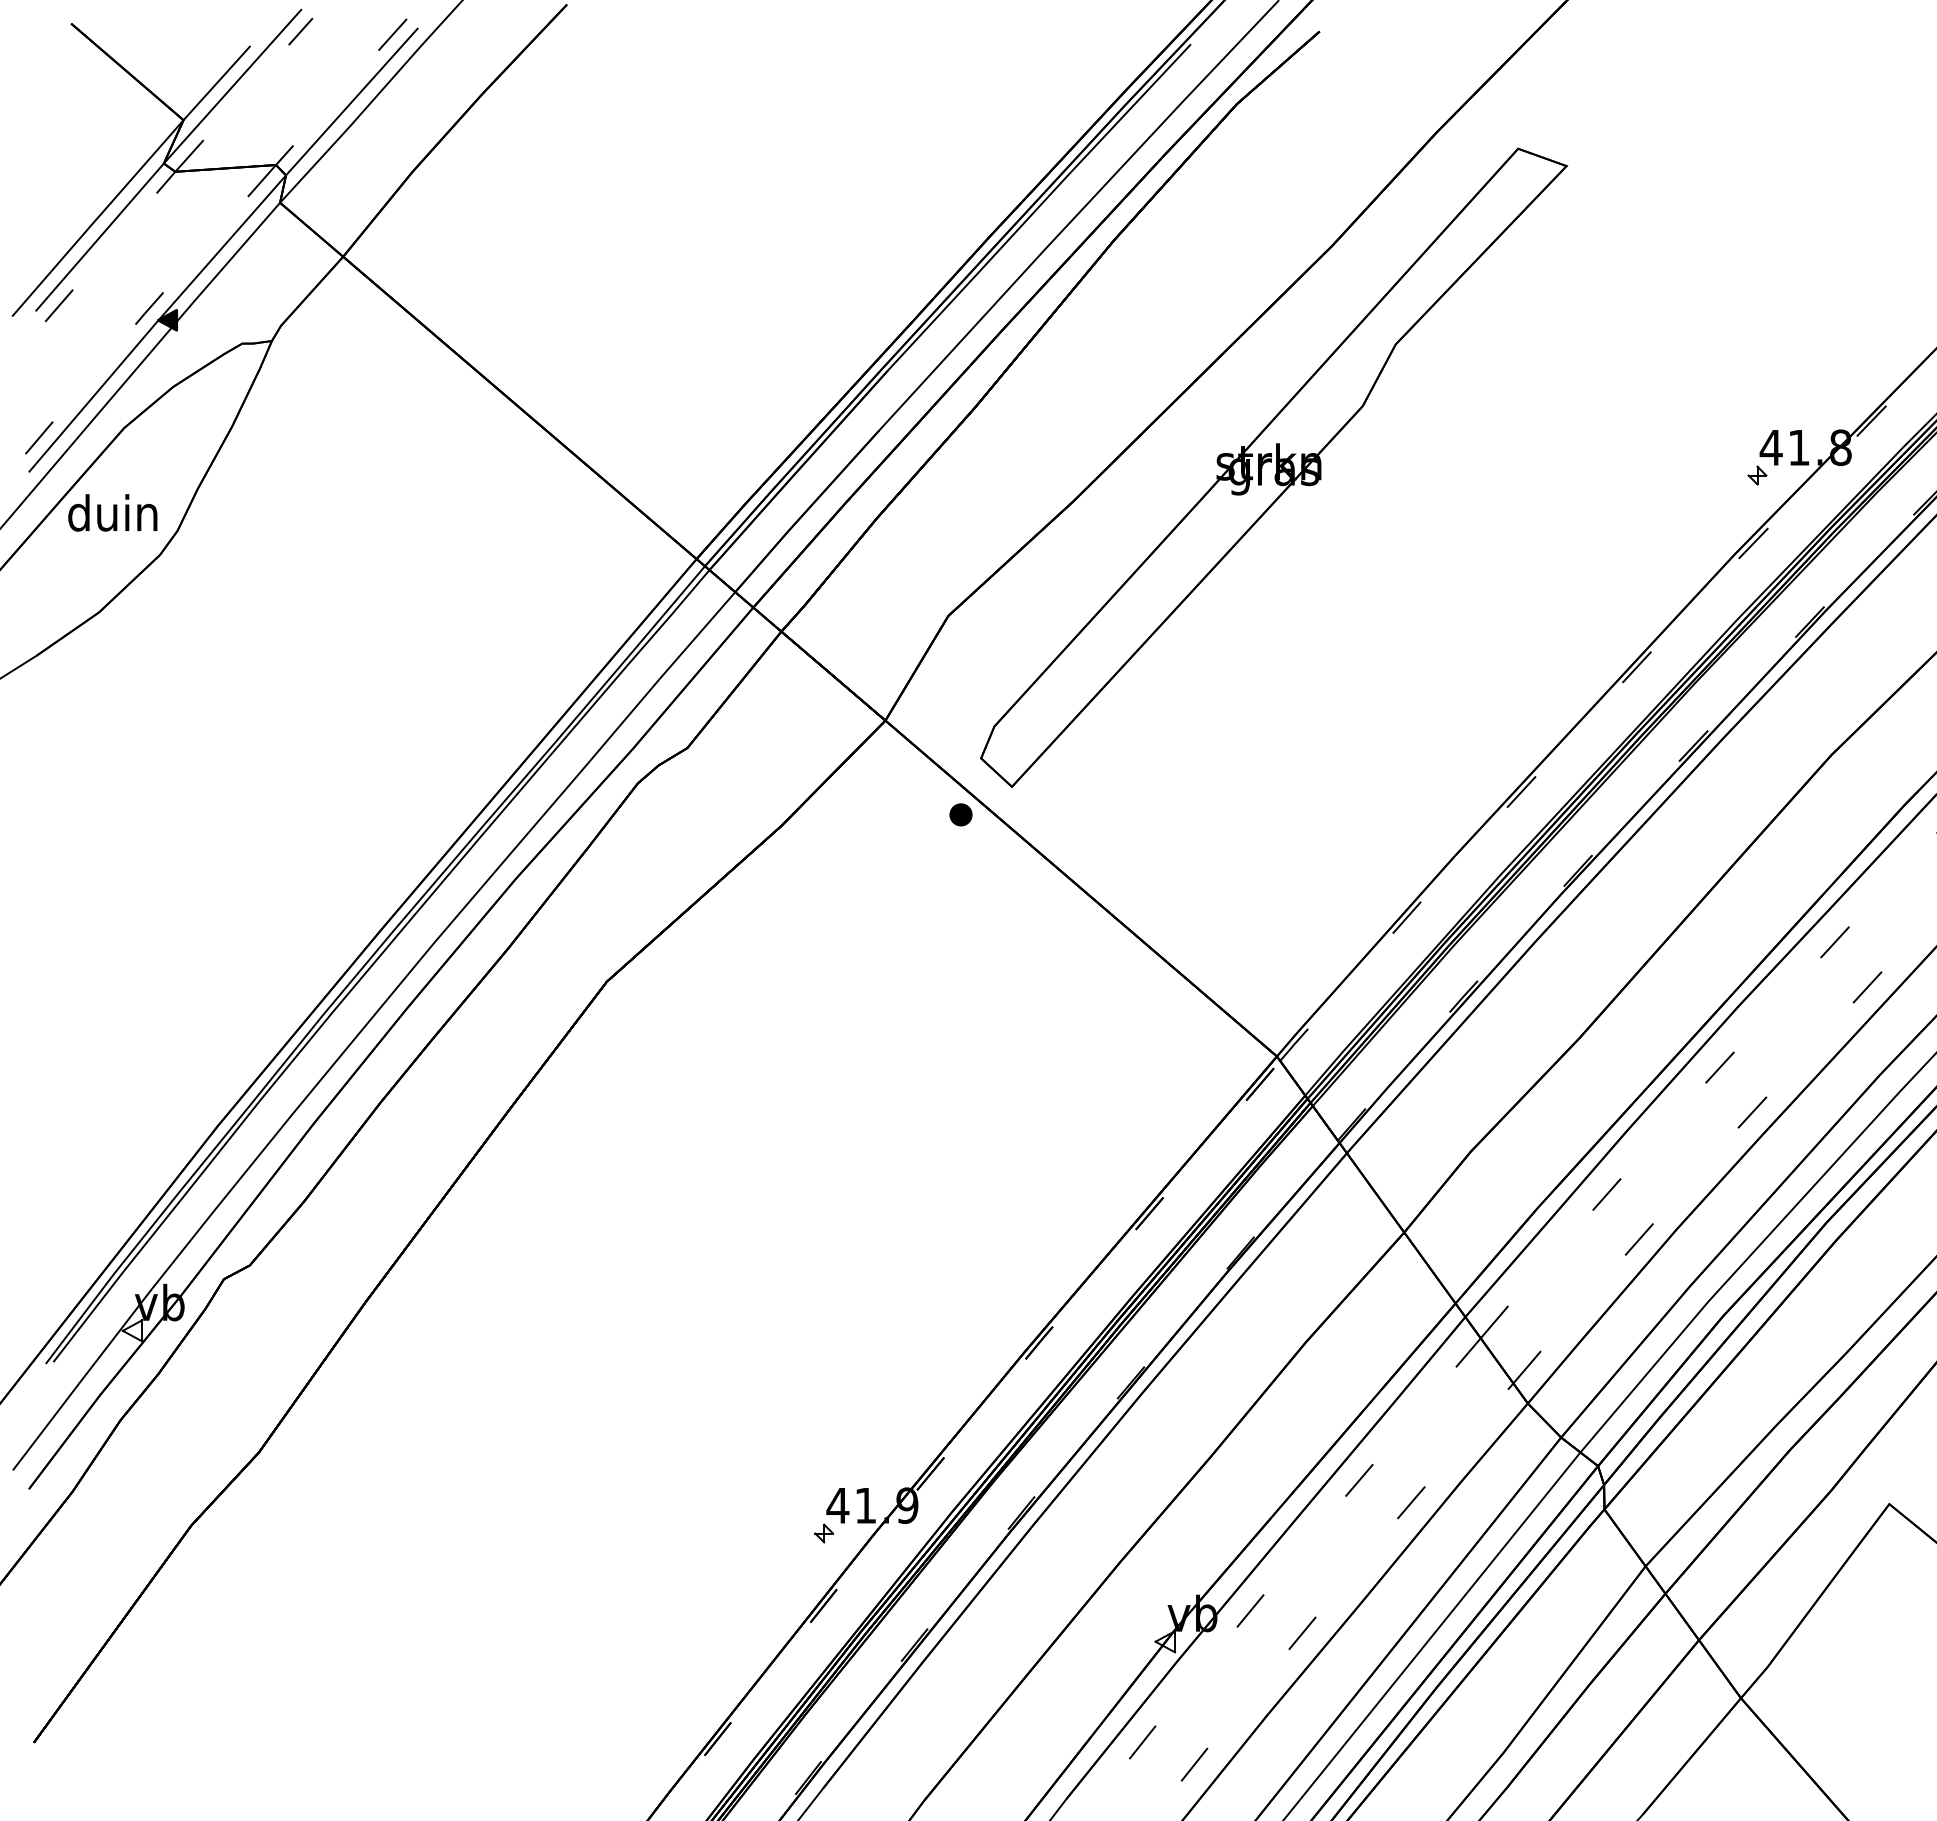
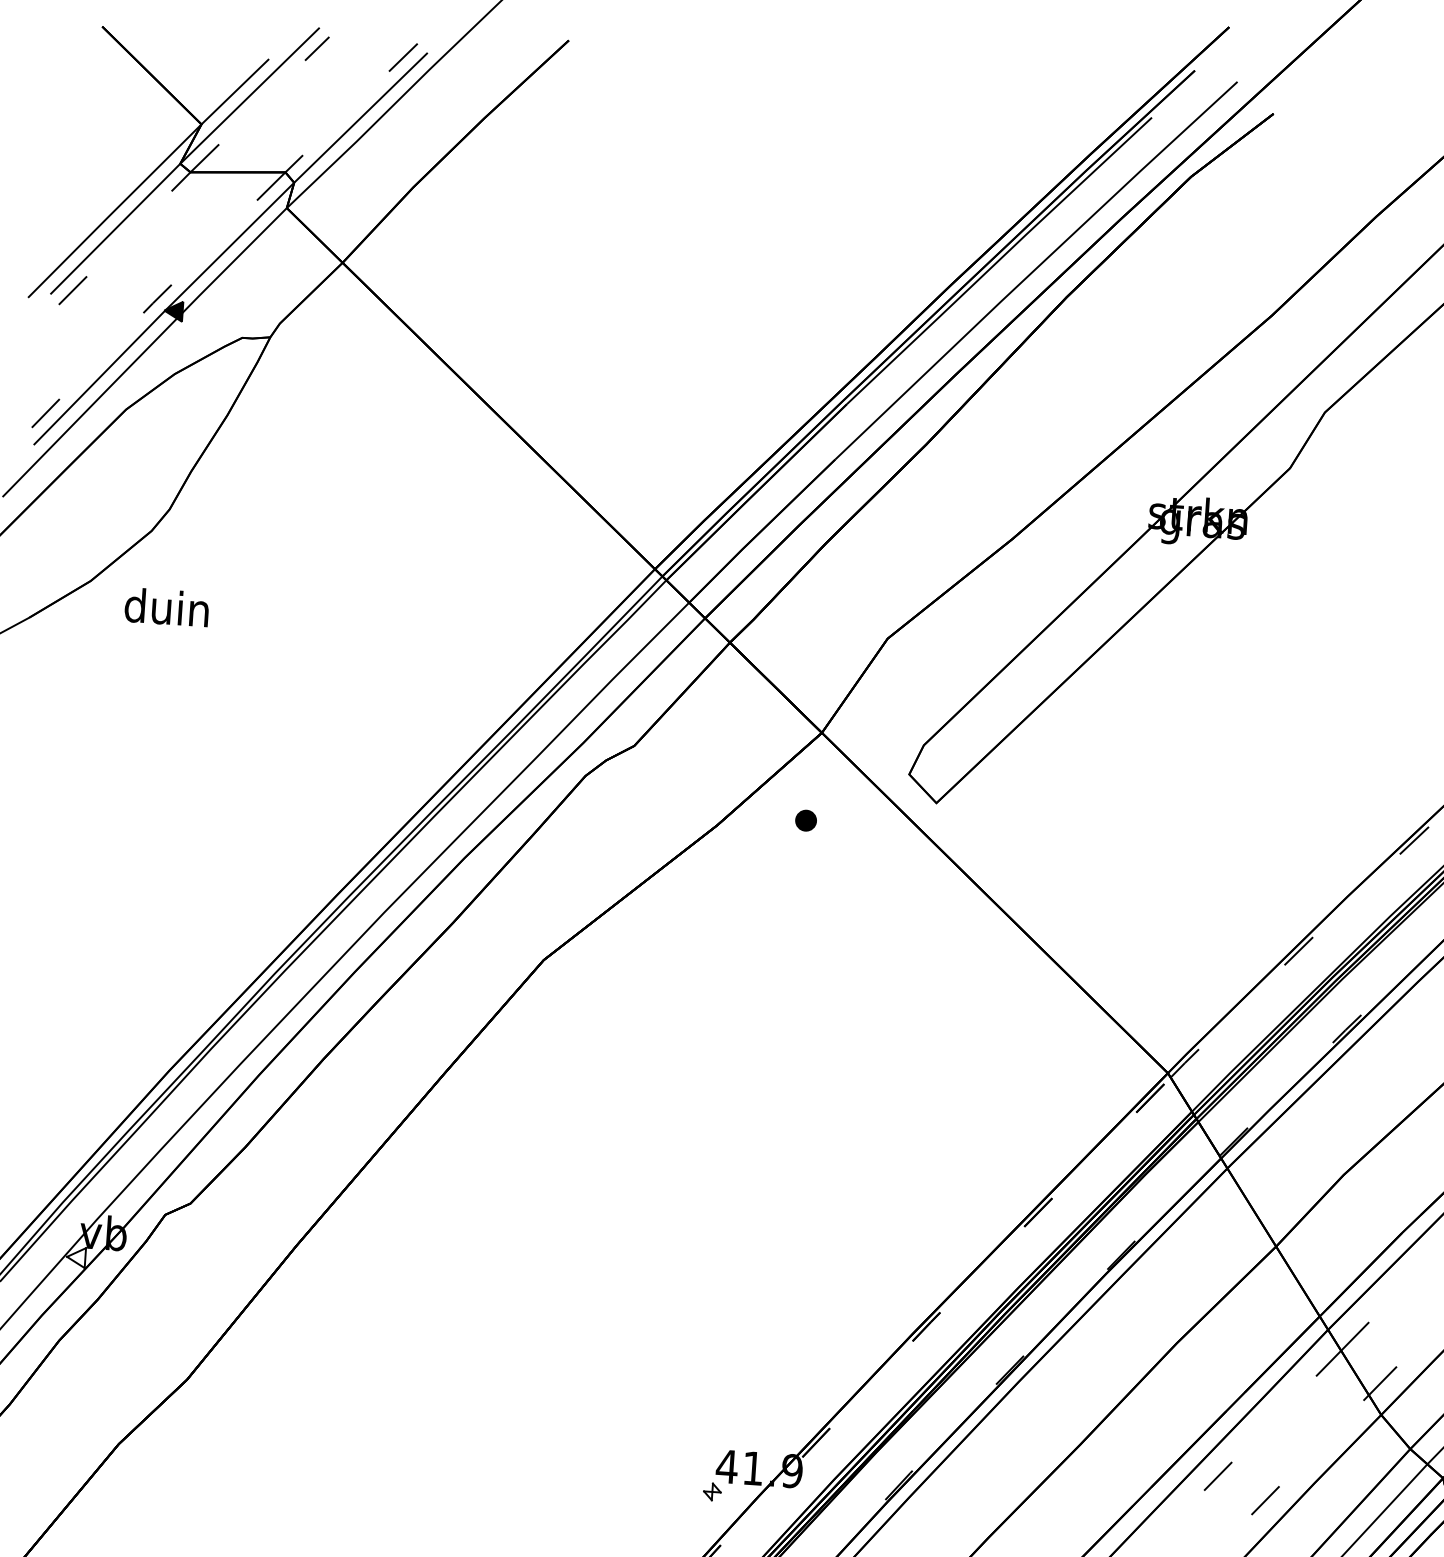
text: (112, 512) -> (166, 607), moved
part: (960, 814) -> (805, 820), moved

